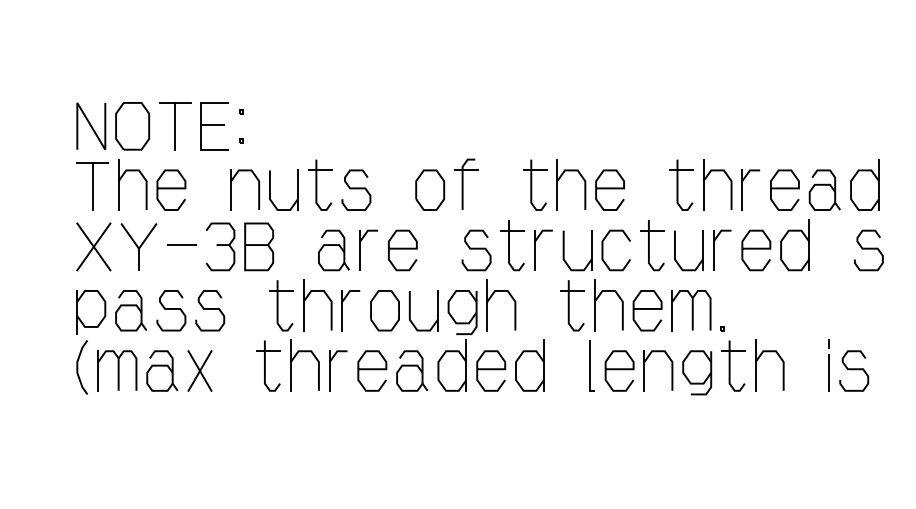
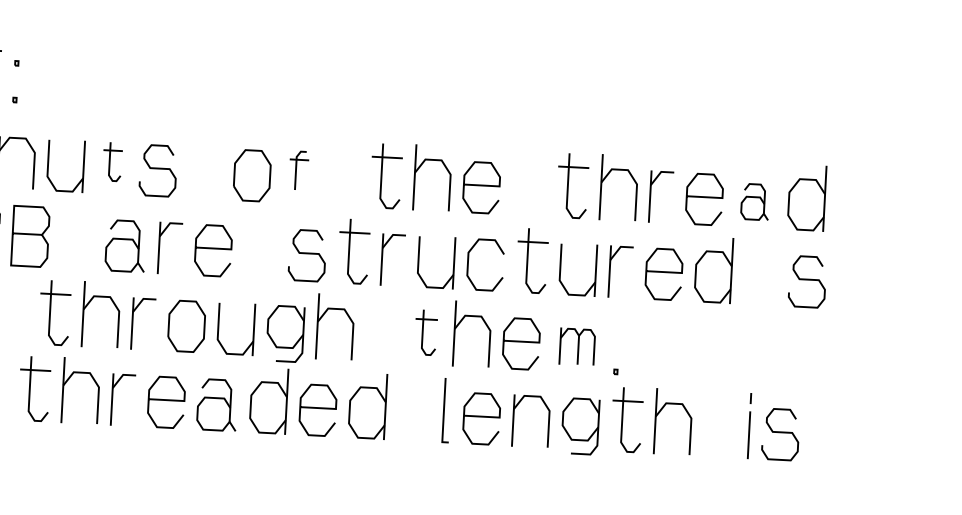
part: (466, 183) -> (299, 169), size x0.6
part: (320, 184) -> (112, 161), size x0.6
part: (824, 189) -> (755, 201), size x0.7
part: (572, 305) -> (426, 332), size x0.7
part: (691, 310) -> (577, 346), size x0.7

